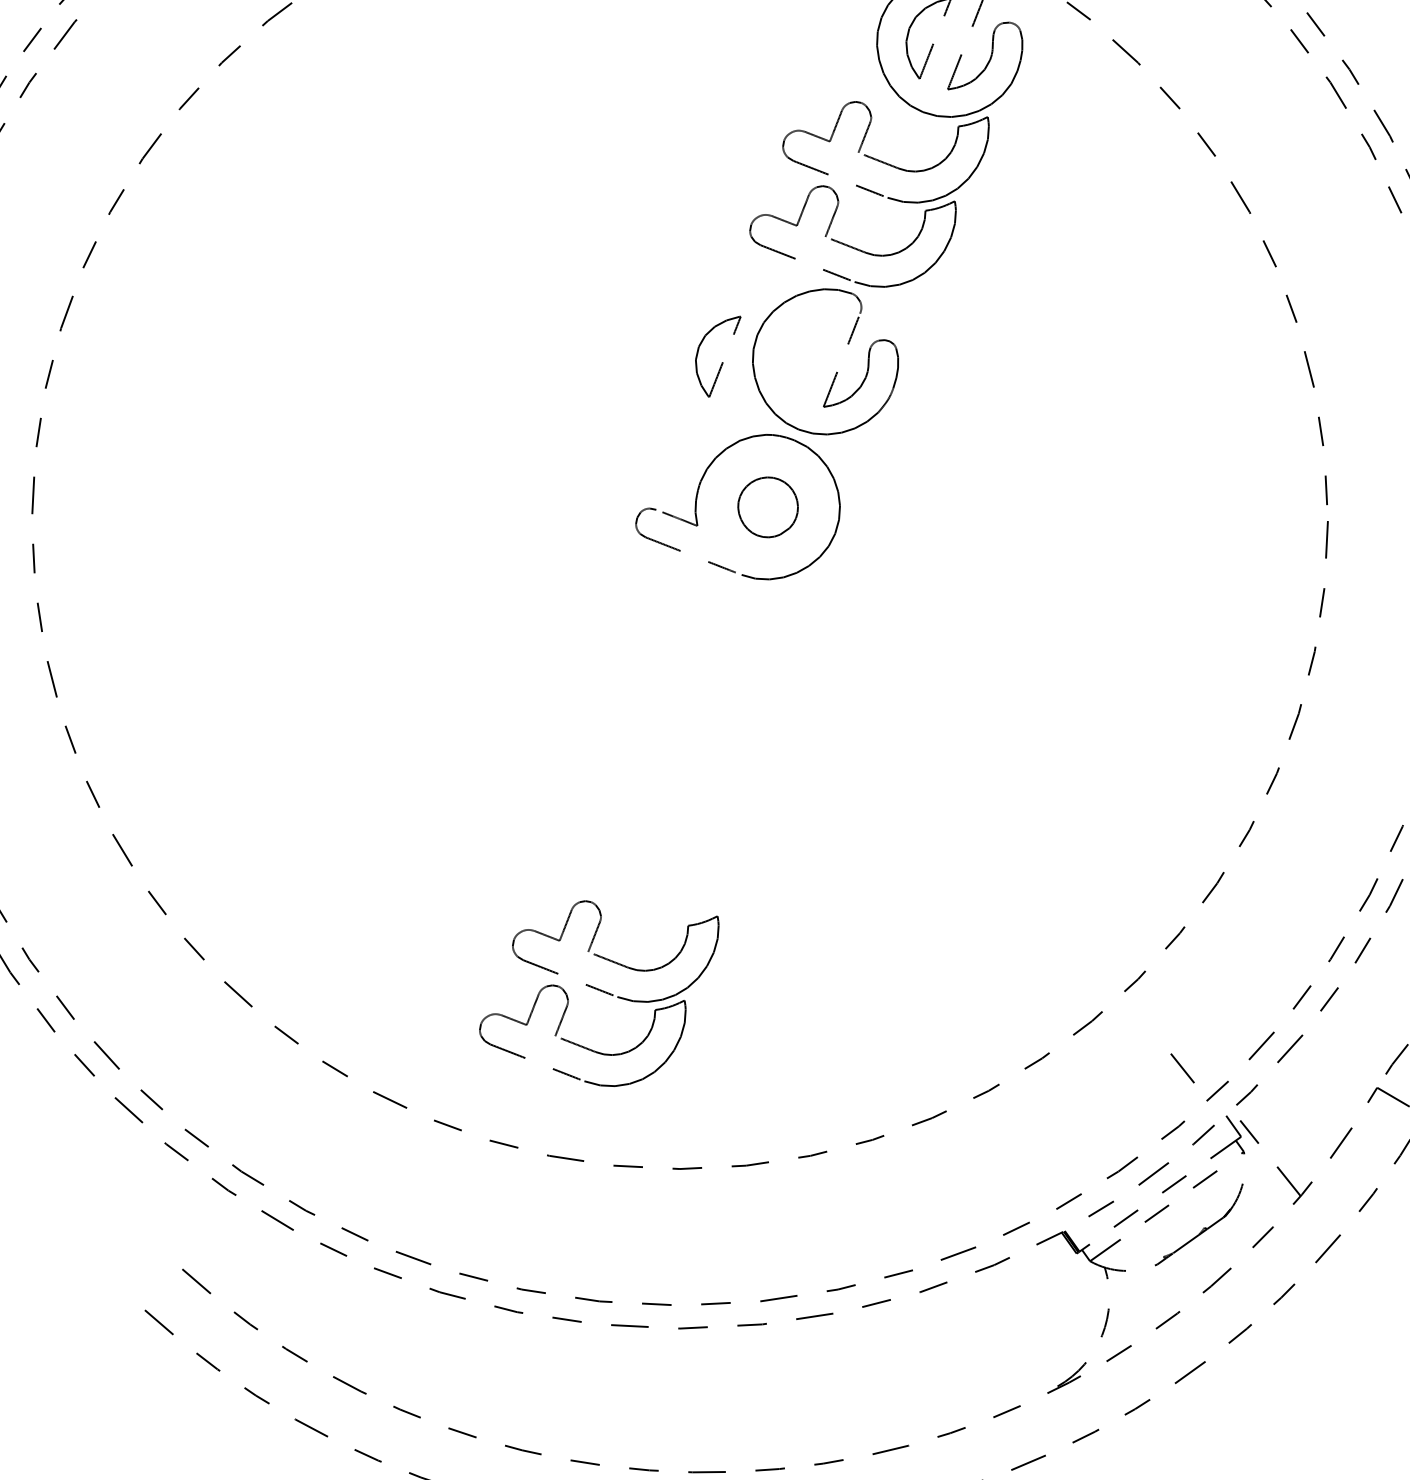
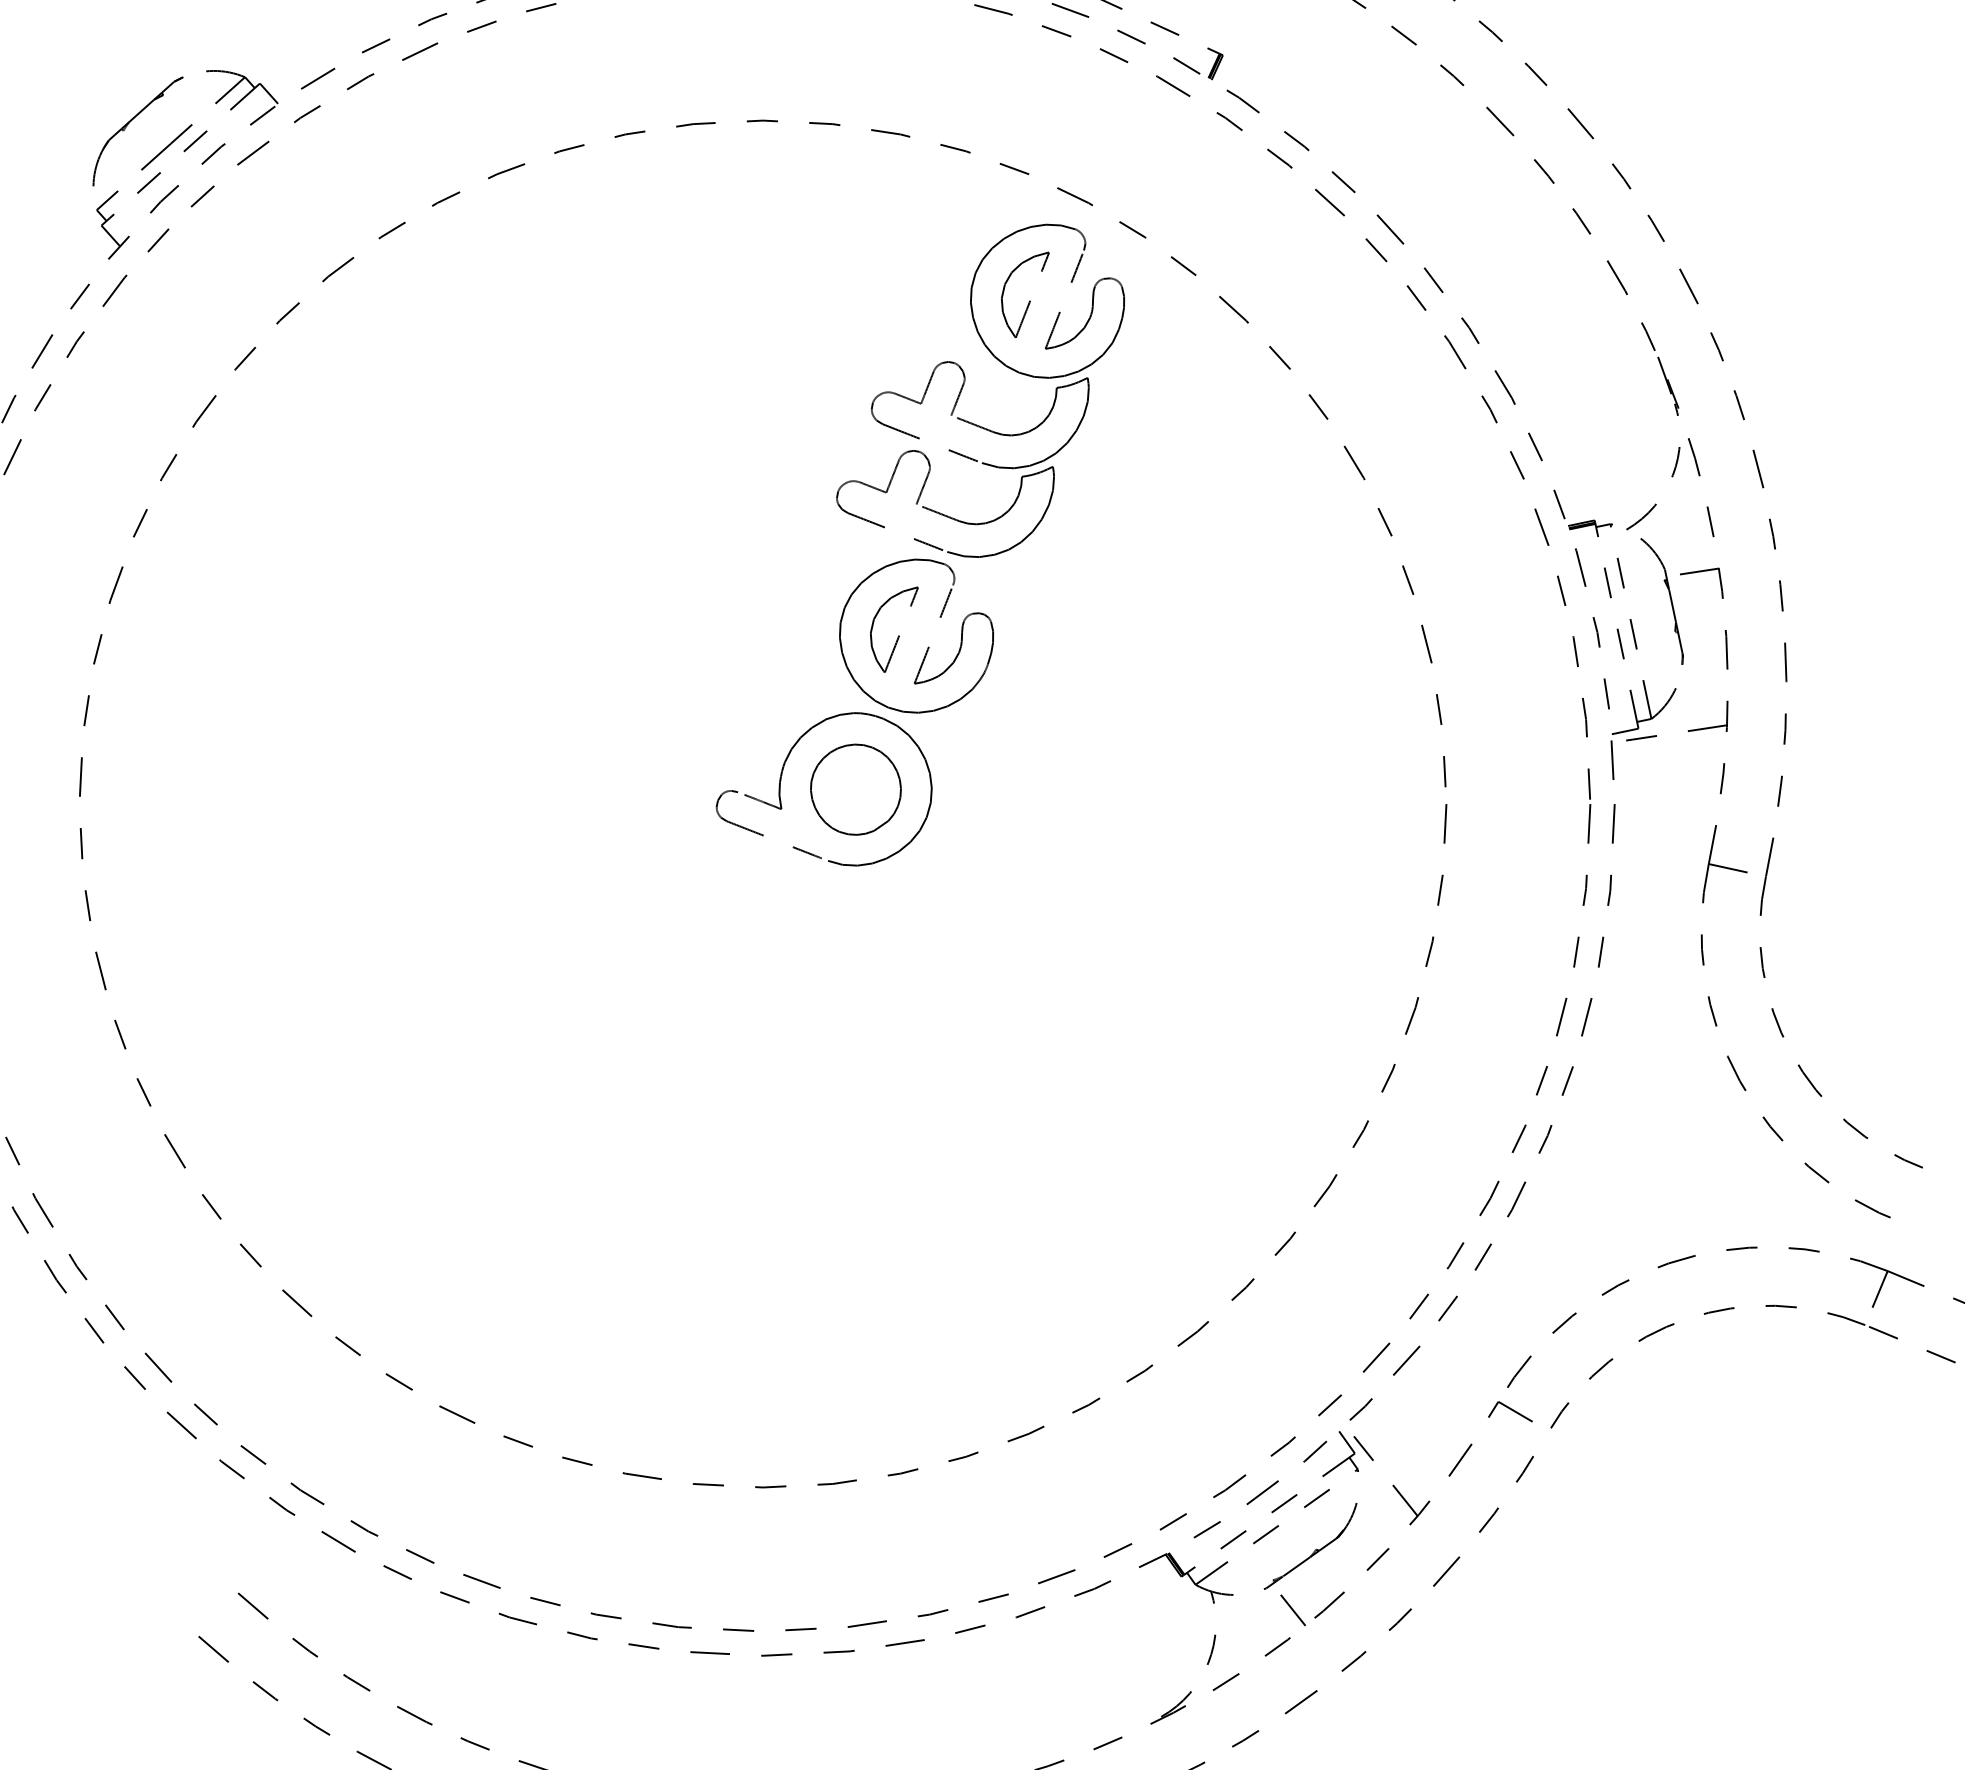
part: (722, 362) -> (898, 635), moved
part: (767, 507) -> (855, 789), size x1.43
part: (598, 993) -> (677, 1302), removed
line: (1181, 1068) -> (1292, 1610), moved

